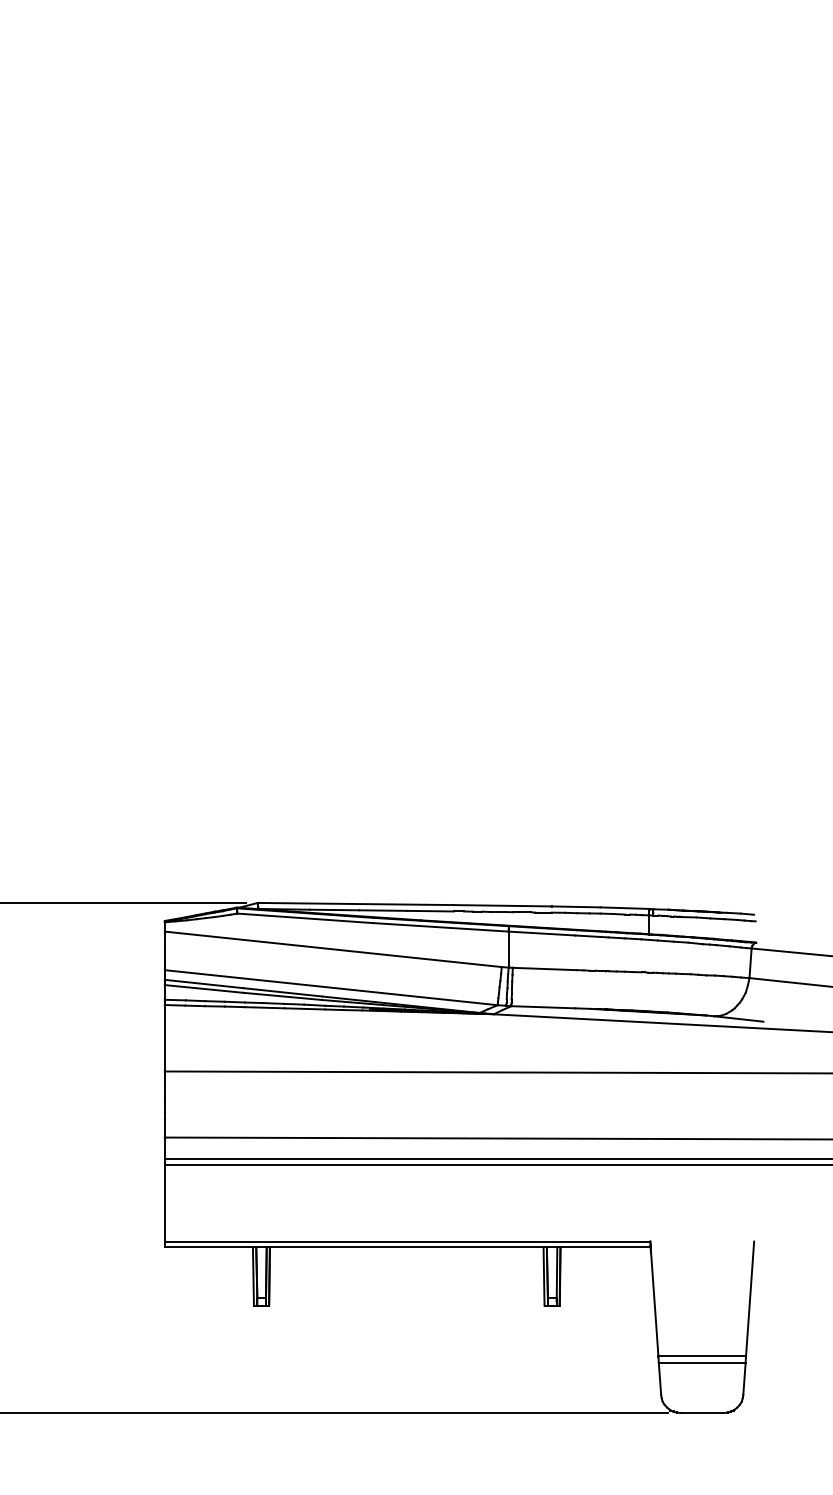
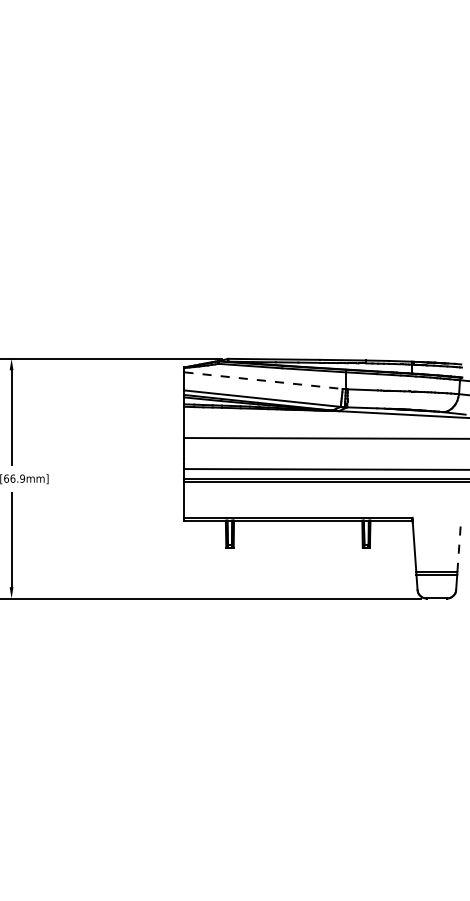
line: (333, 948) -> (263, 380), solid -> dashed
line: (750, 1298) -> (459, 544), solid -> dashed

